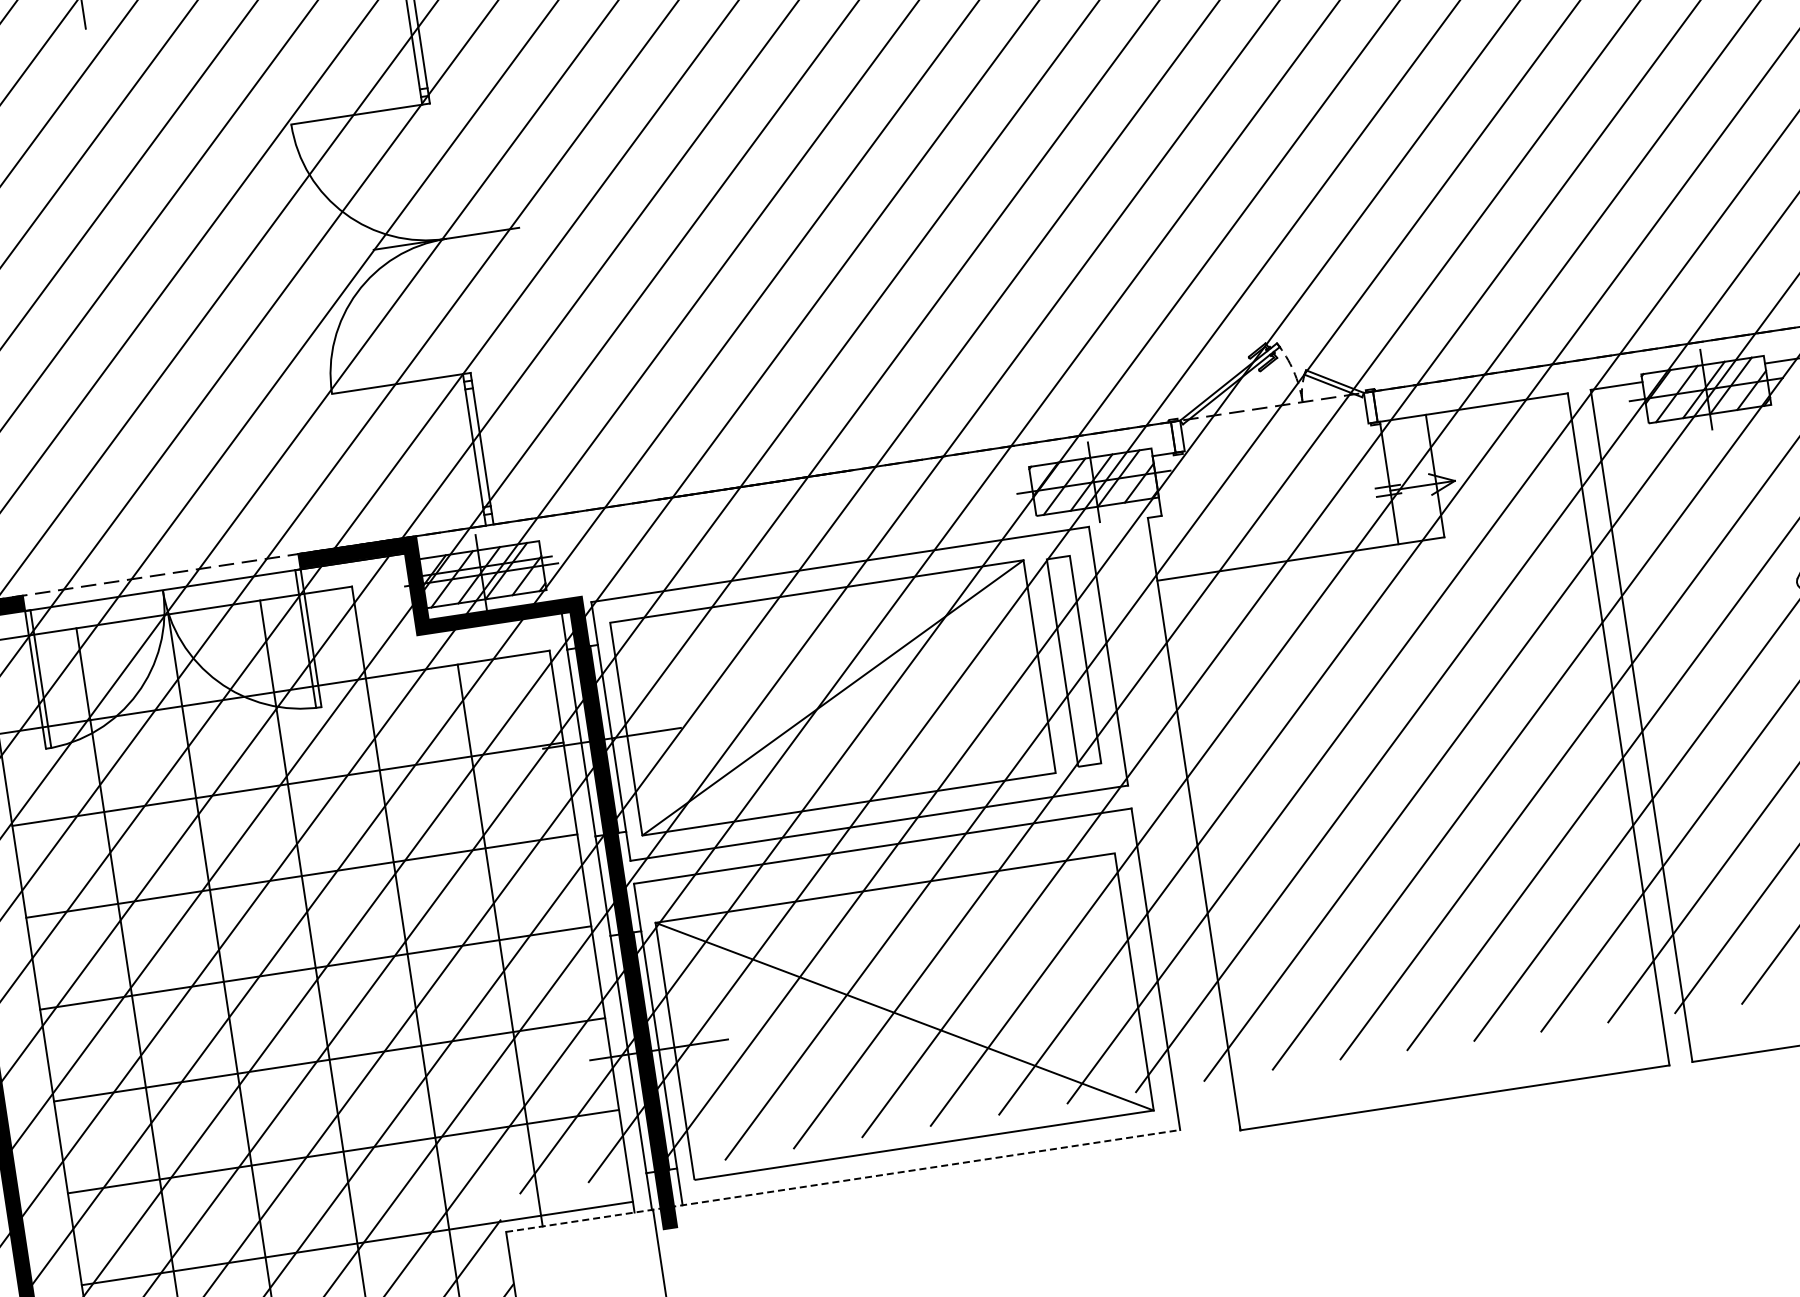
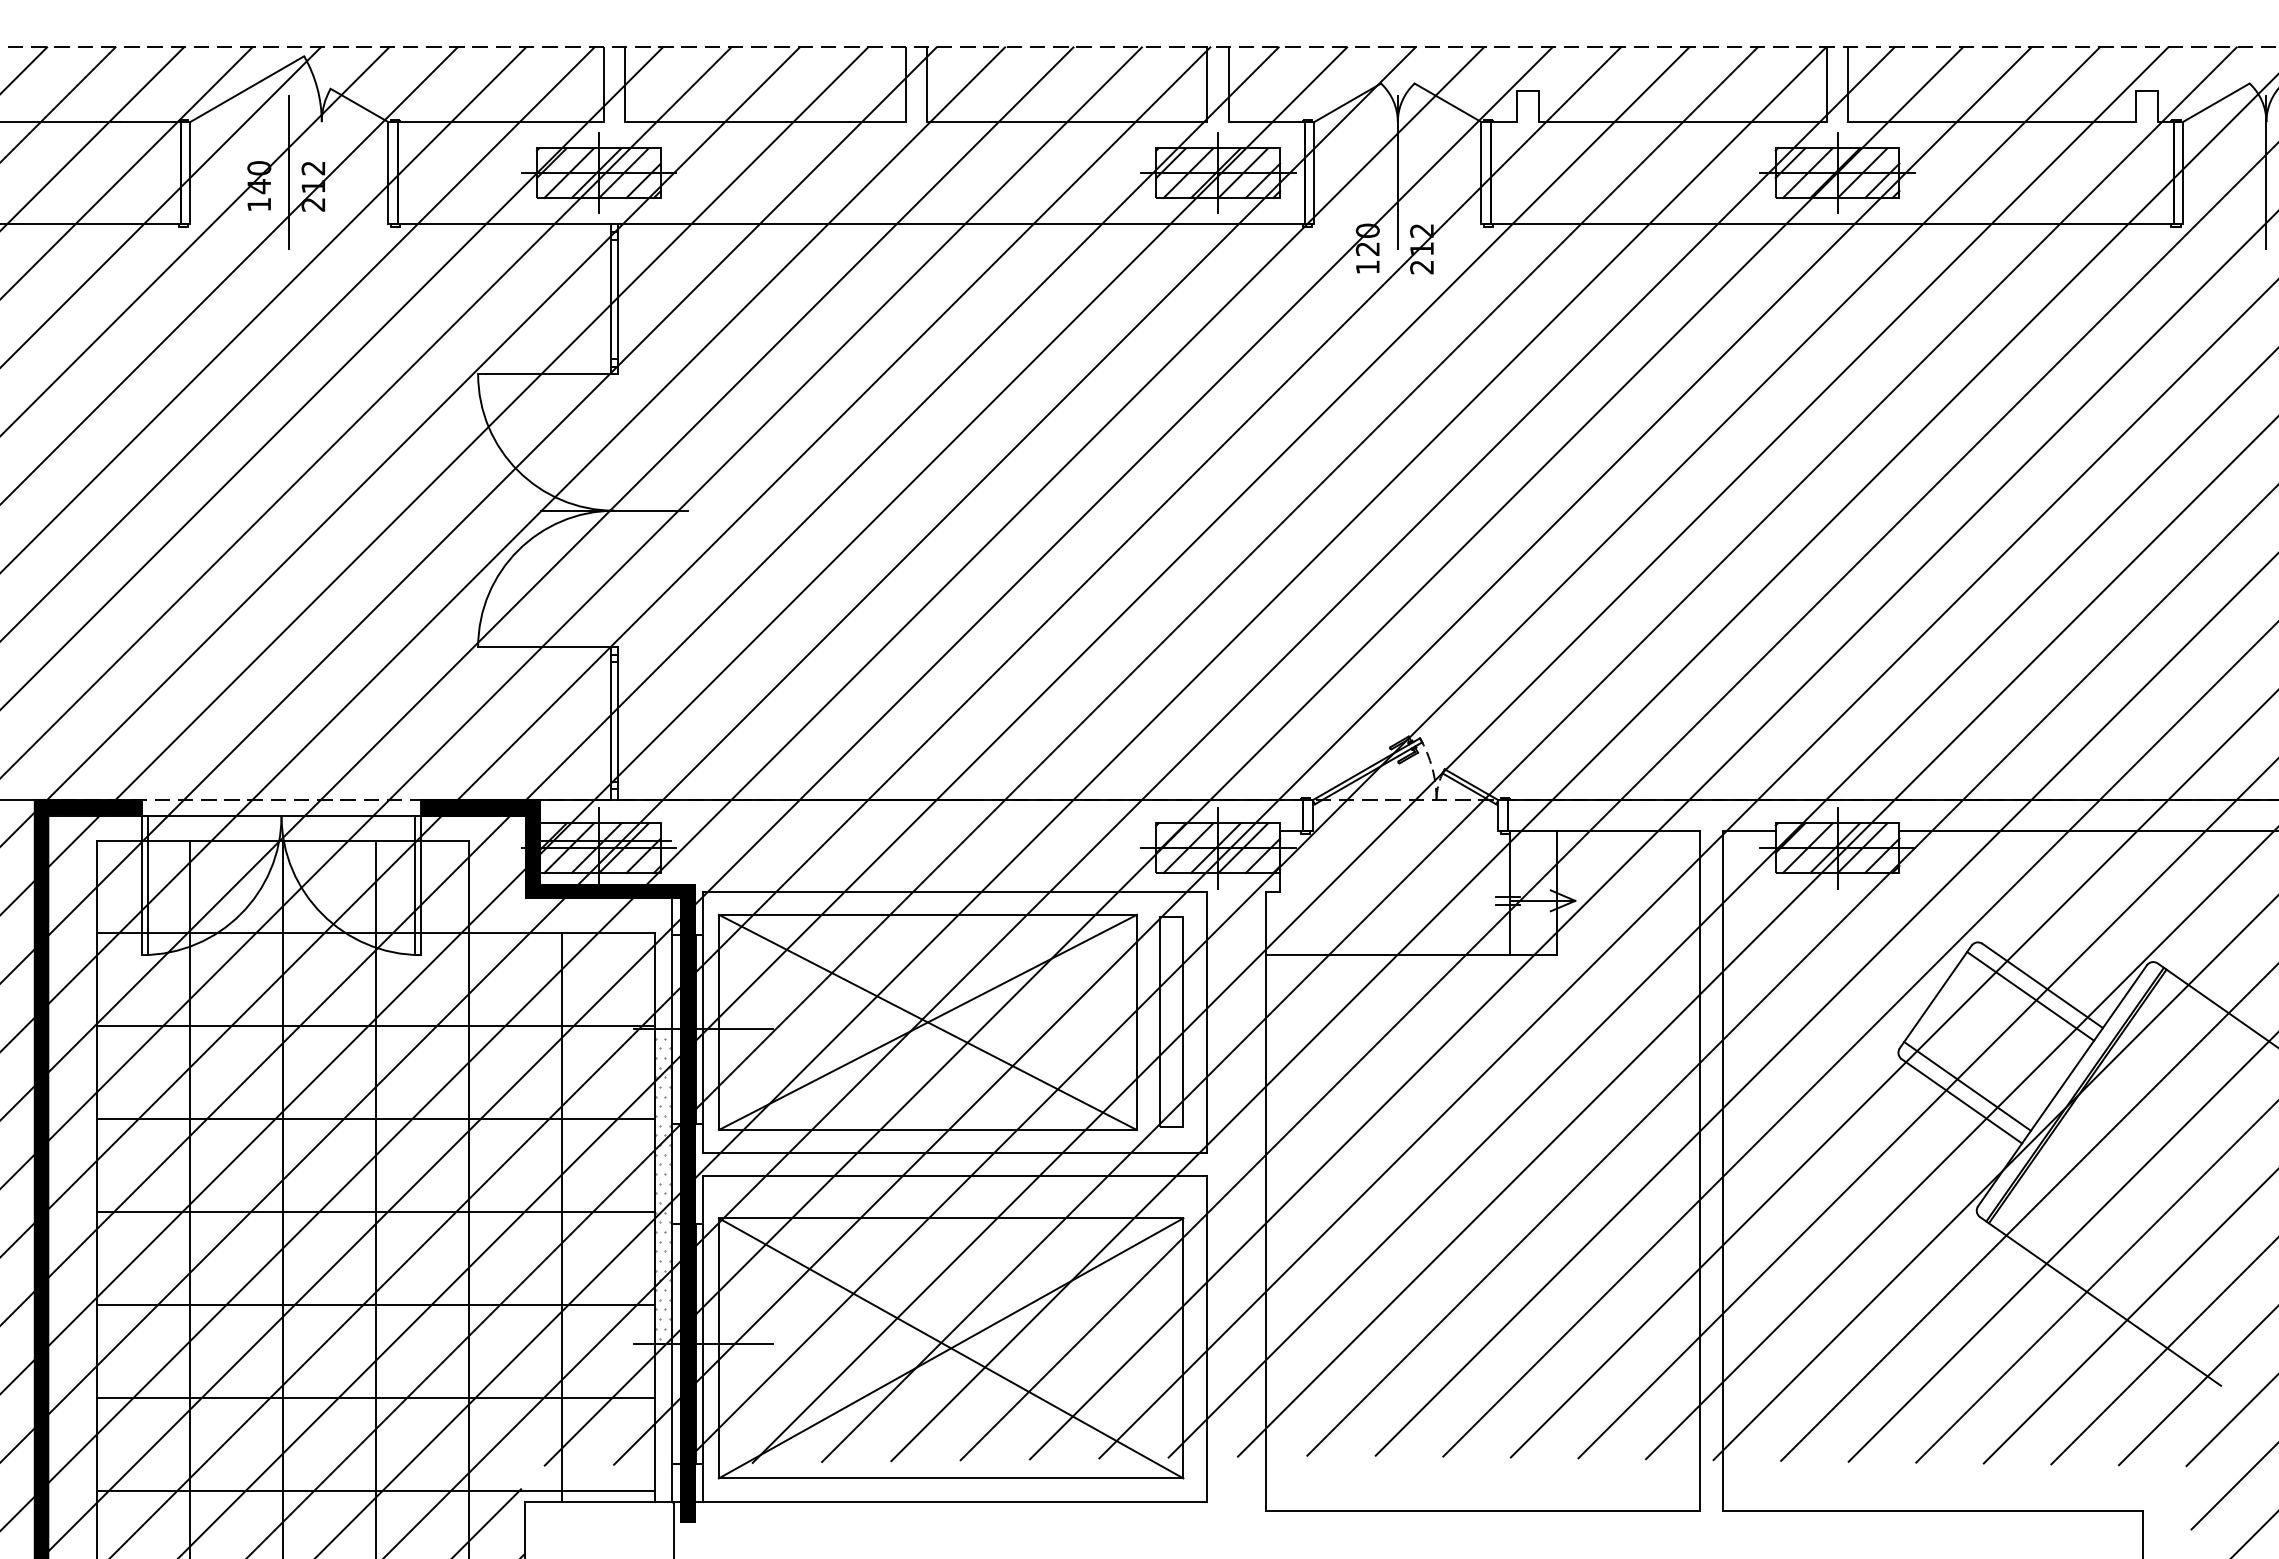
line: (832, 698) -> (927, 1022), added
hatch: (595, 901) -> (662, 1188), added
line: (904, 1016) -> (950, 1348), added
line: (842, 1180) -> (865, 1501), dashed -> solid

